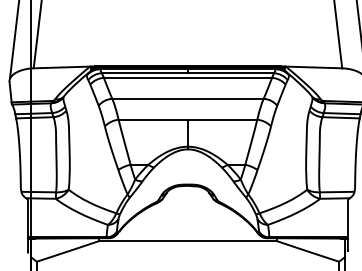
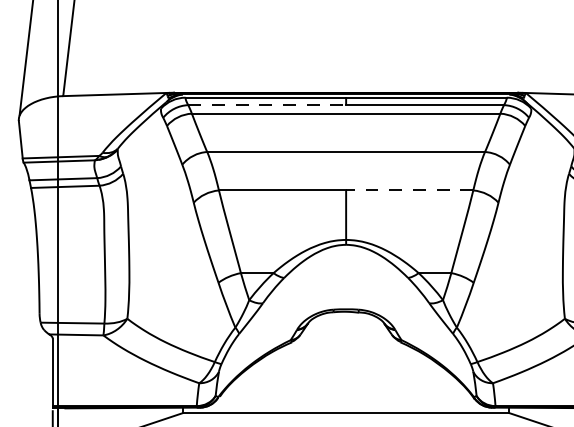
line: (145, 73) -> (268, 105), solid -> dashed
line: (222, 119) -> (409, 189), solid -> dashed

